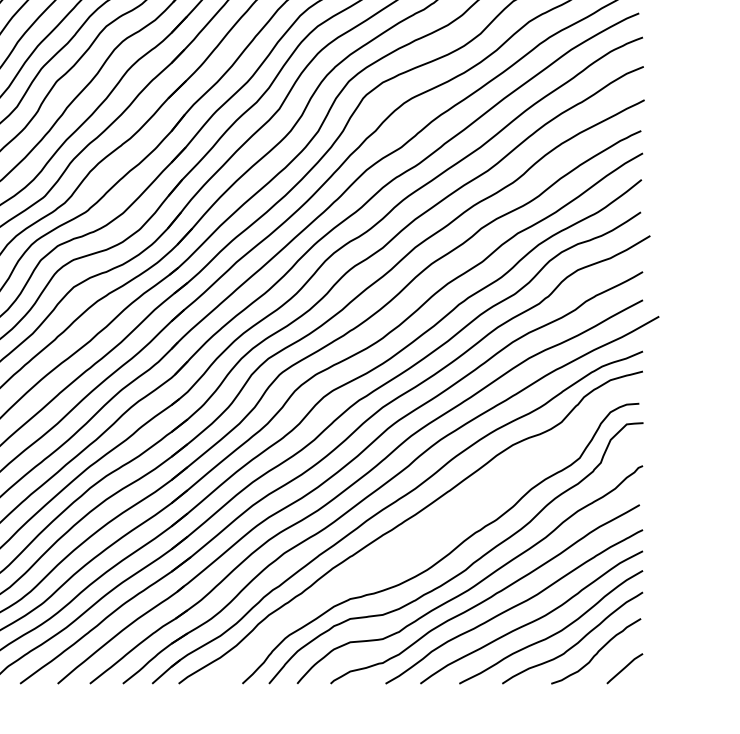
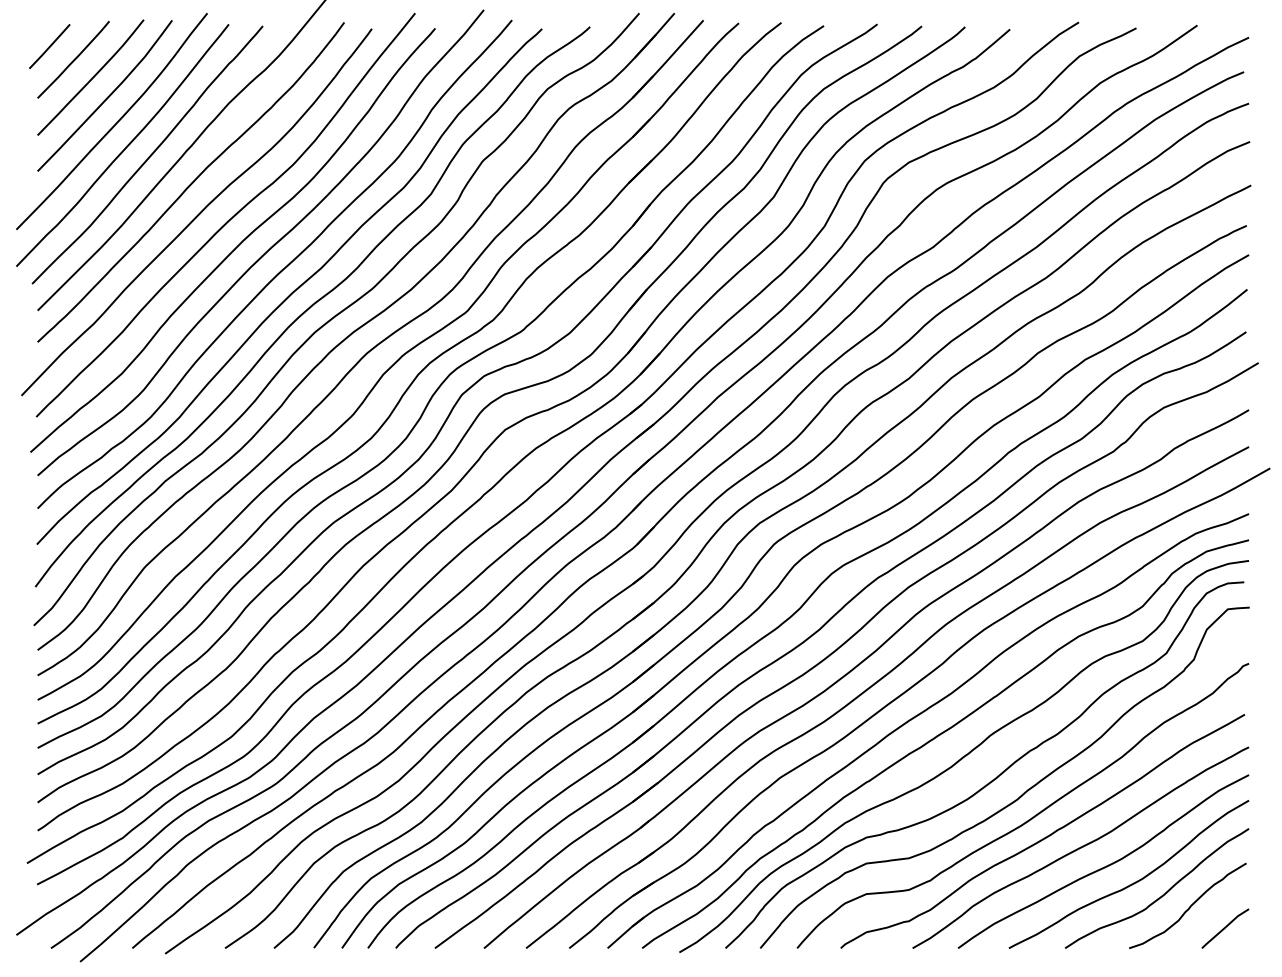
curve: (425, 537) -> (964, 756), added

